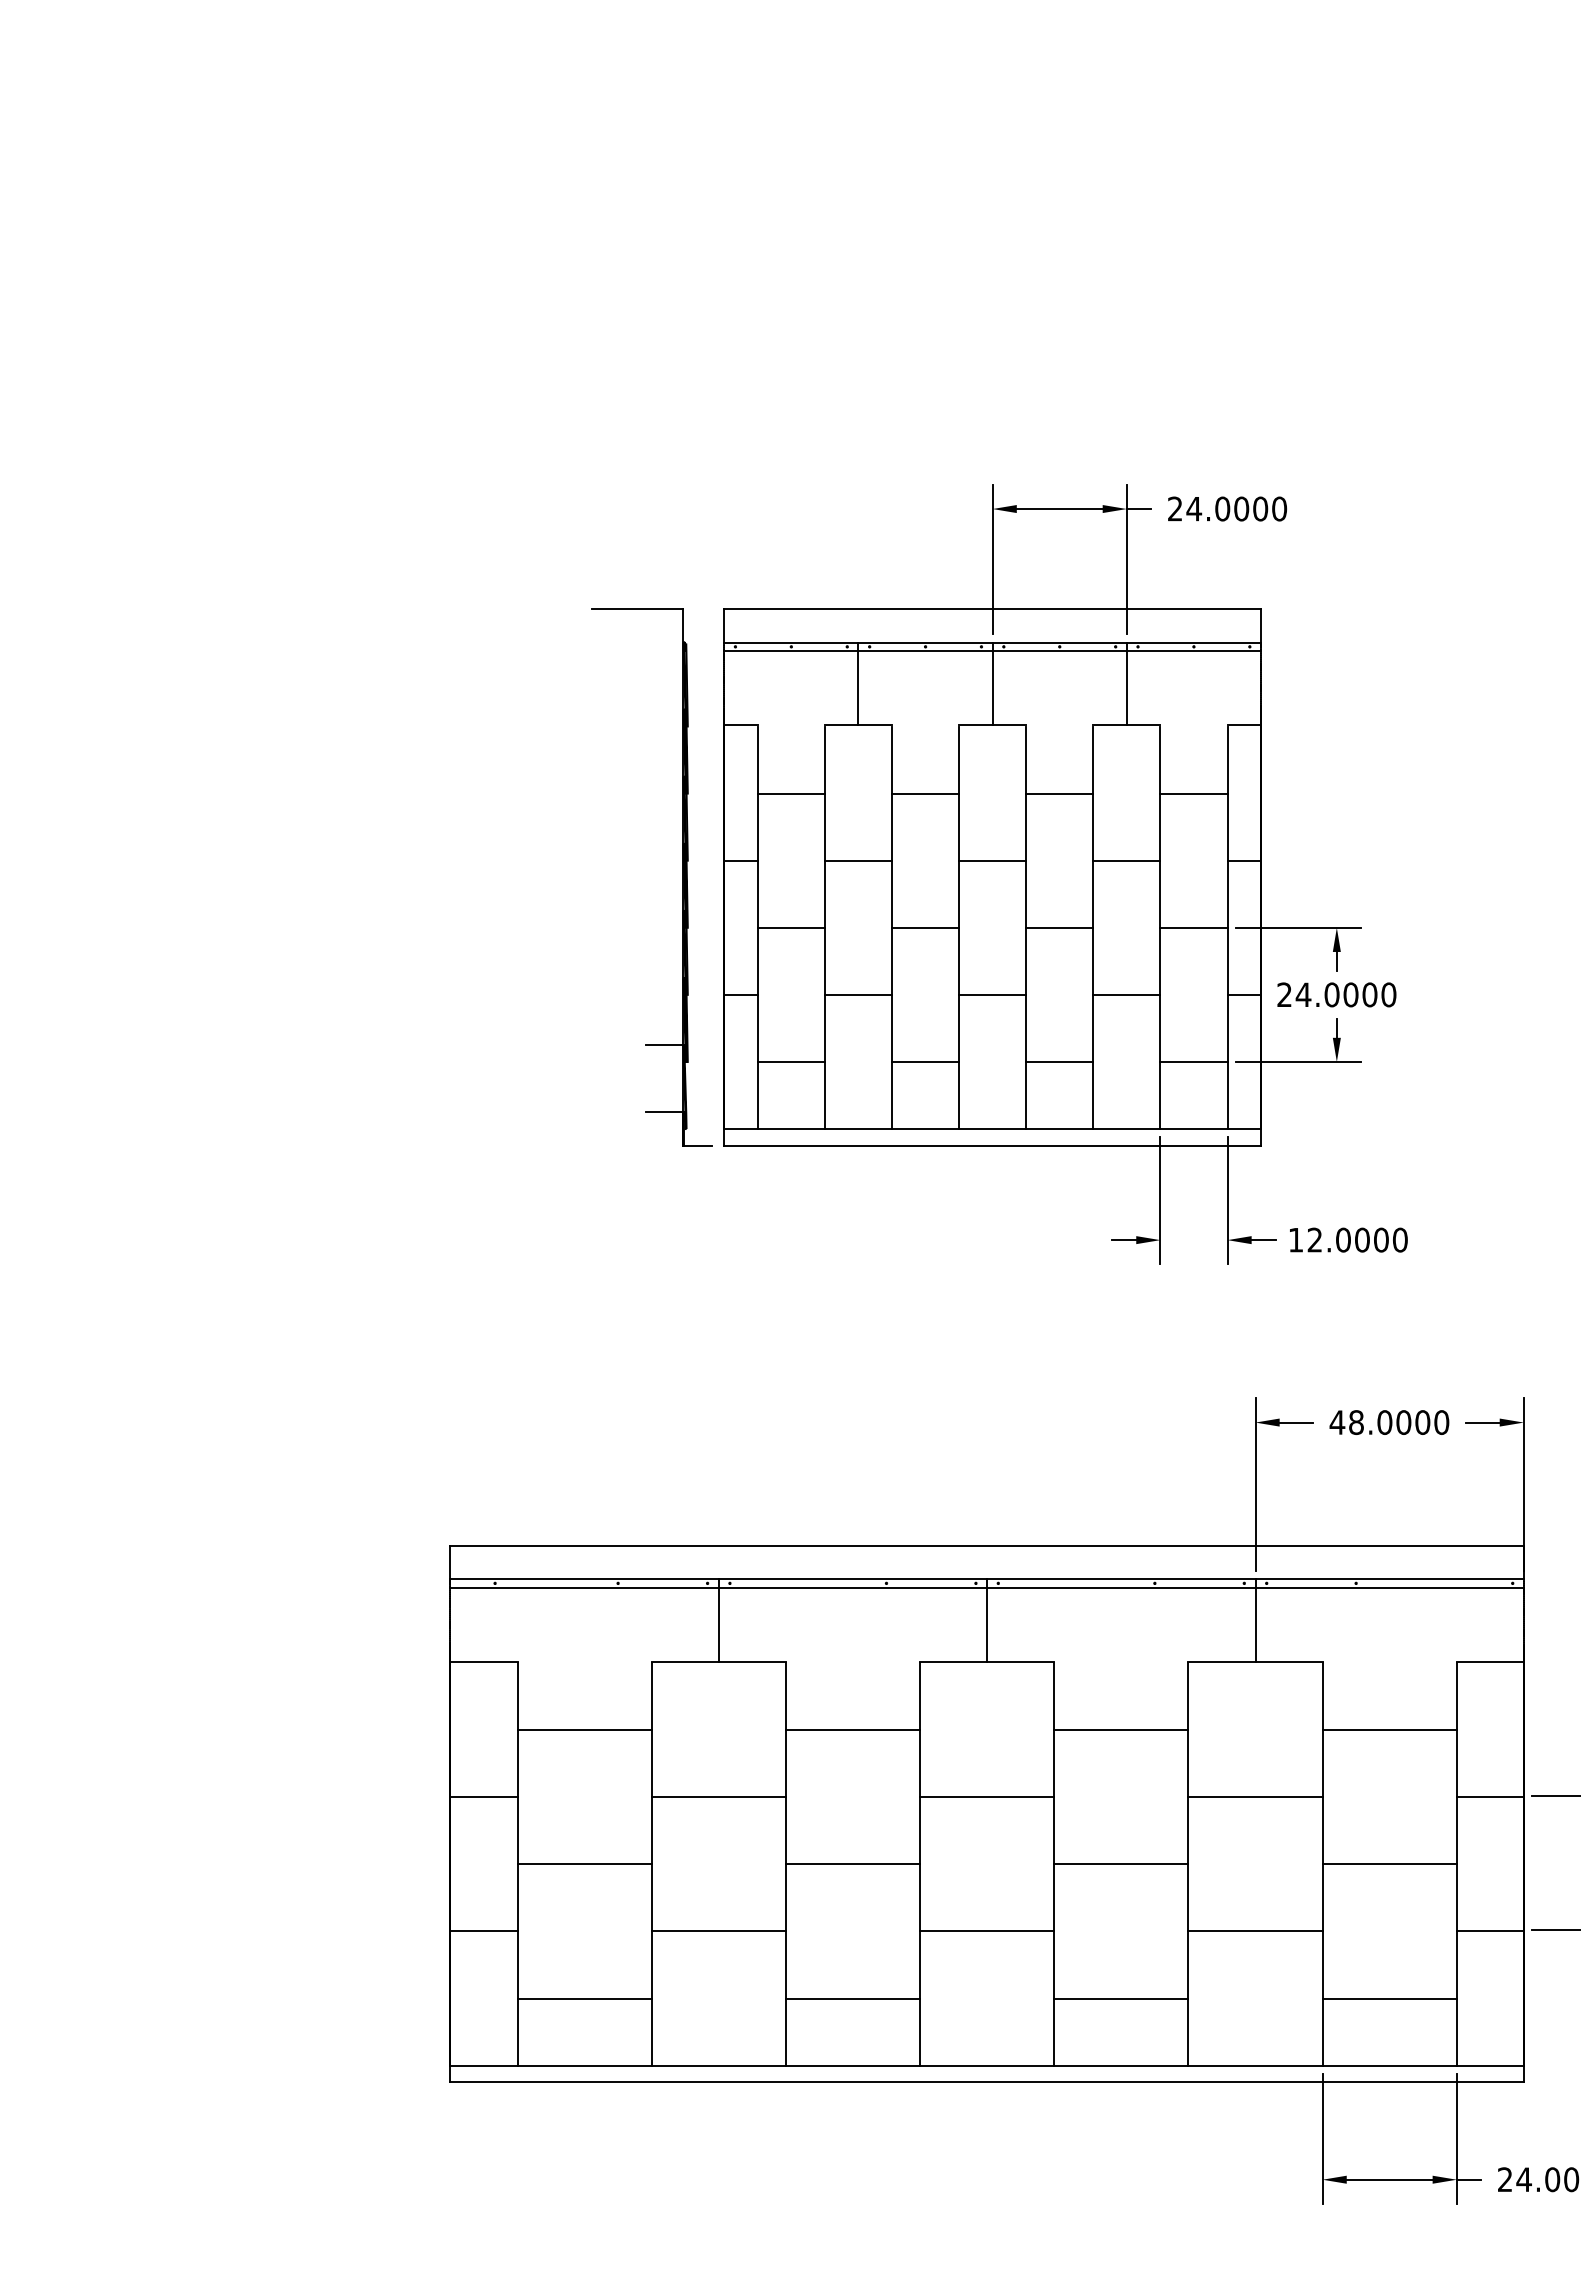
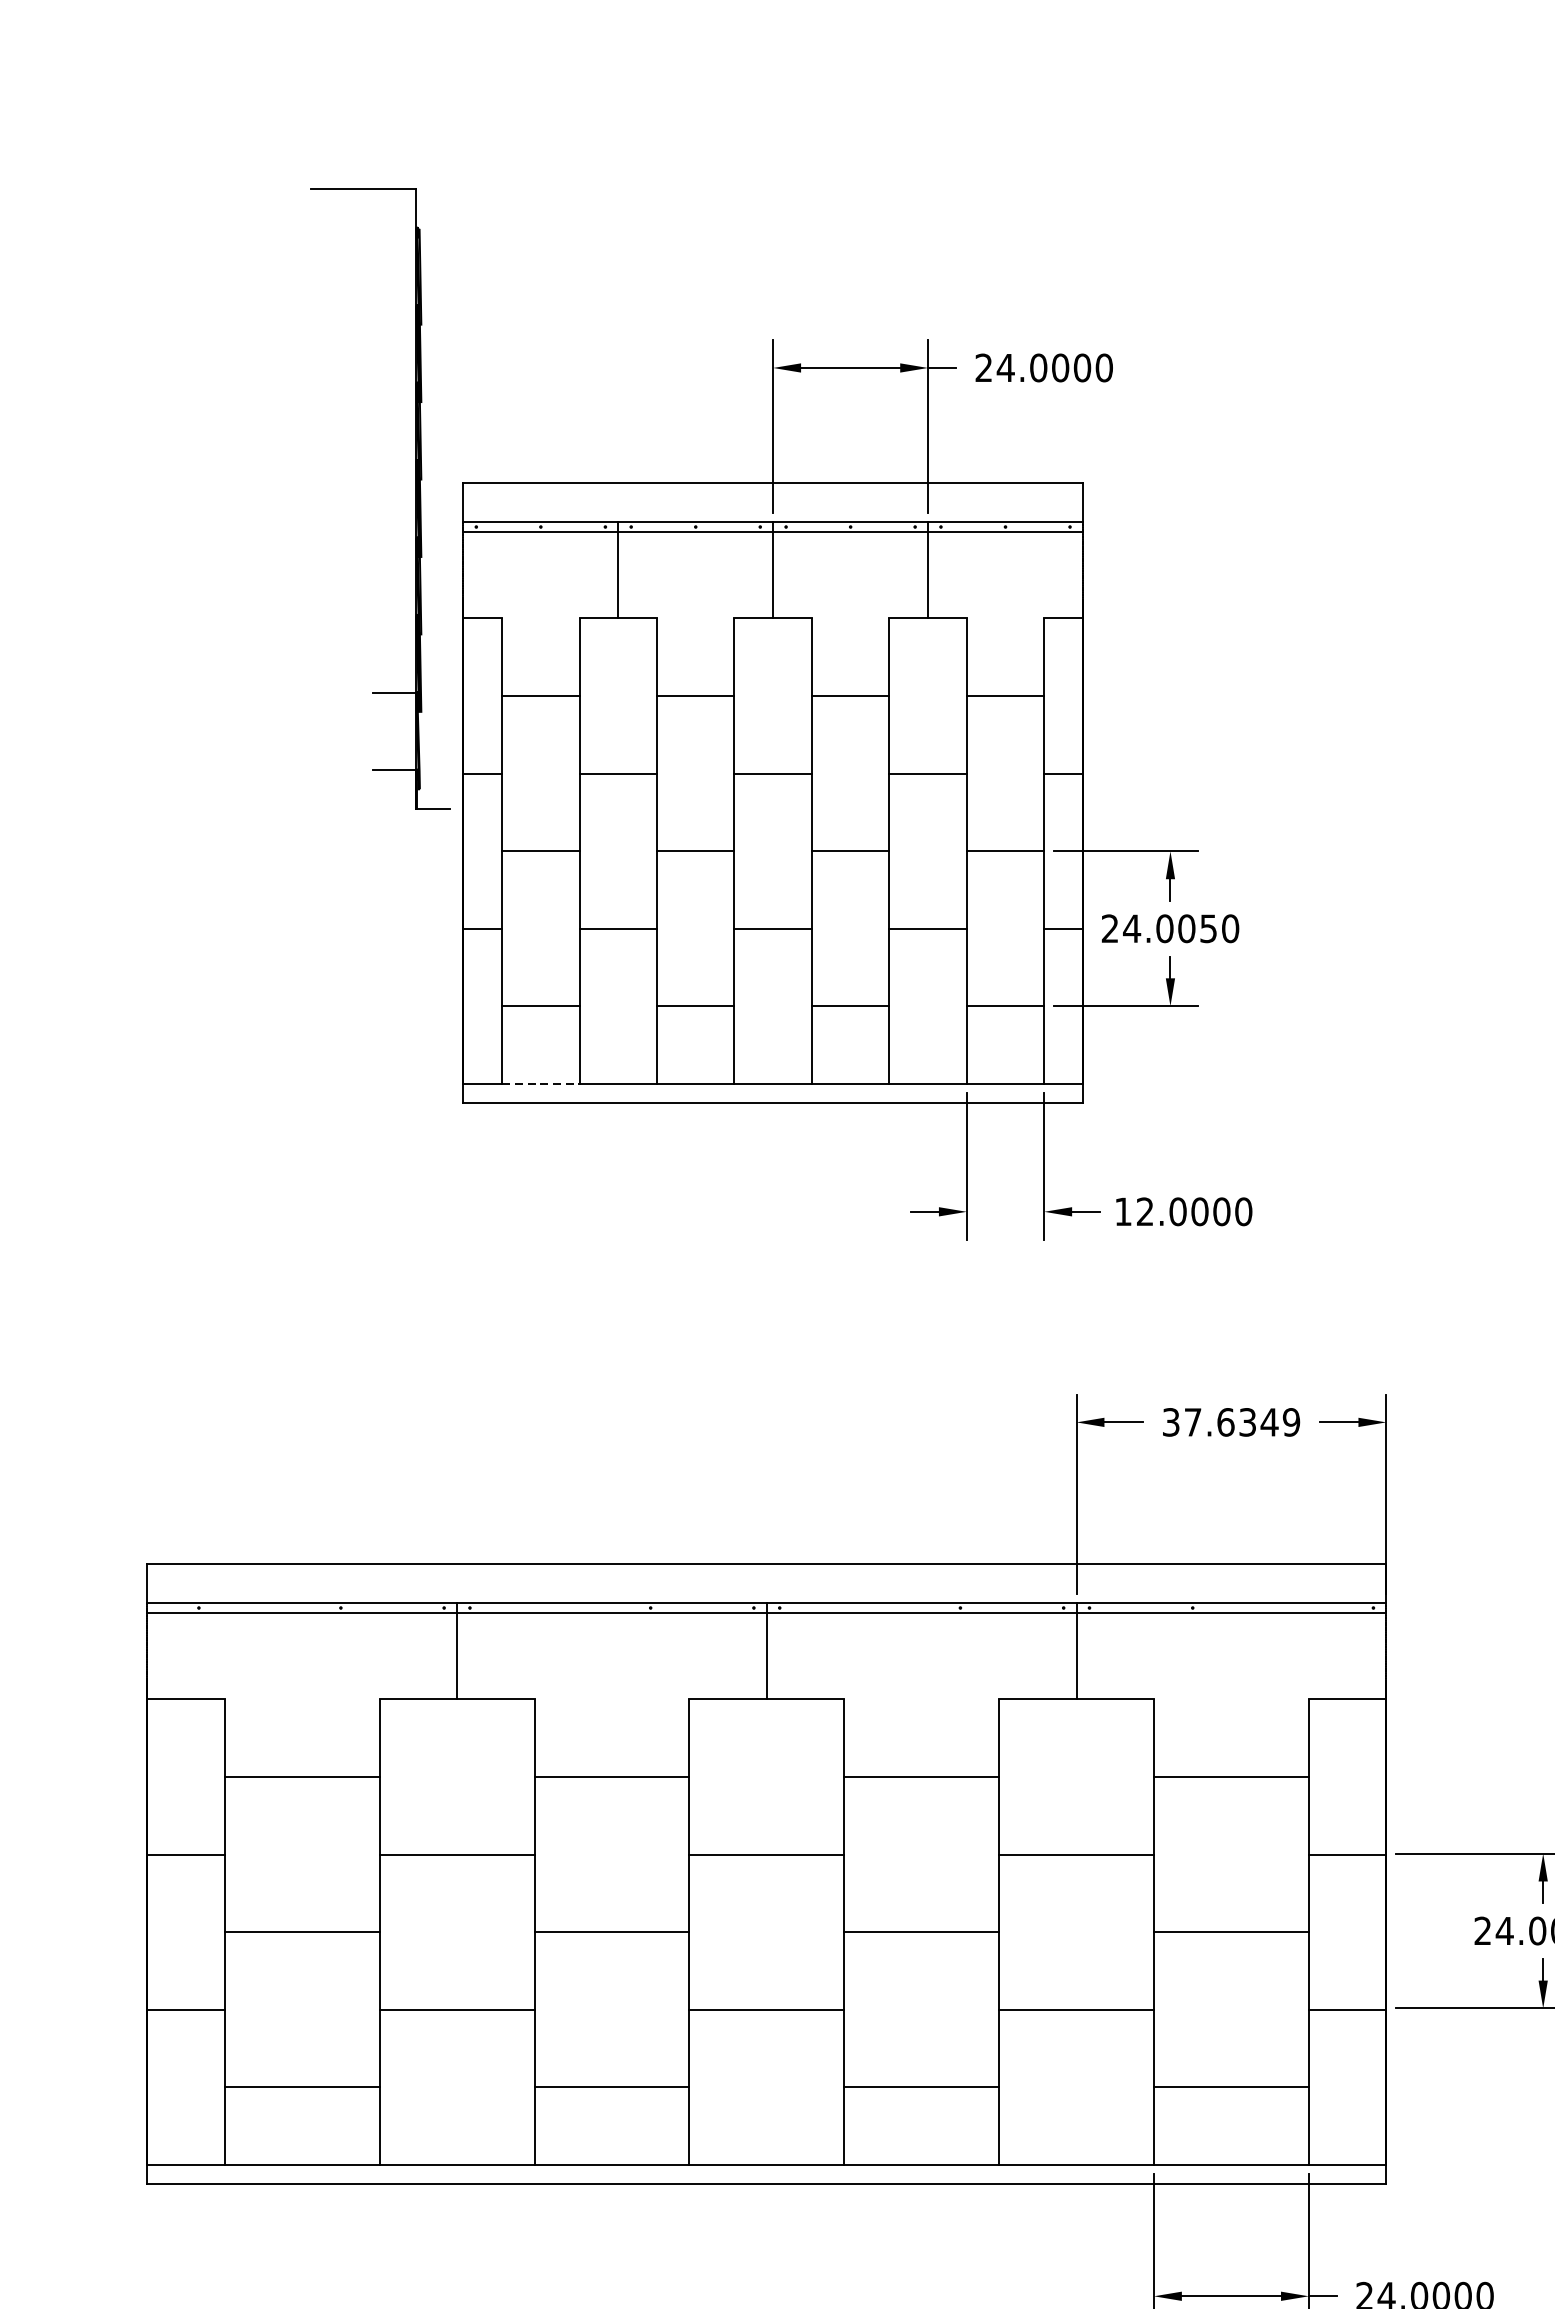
part: (682, 877) -> (415, 498), moved
text: (1369, 994) -> (1208, 928), 24.0000 -> 24.0050
line: (791, 1129) -> (541, 1084), solid -> dashed
text: (1389, 1422) -> (1231, 1422), 48.0000 -> 37.6349

